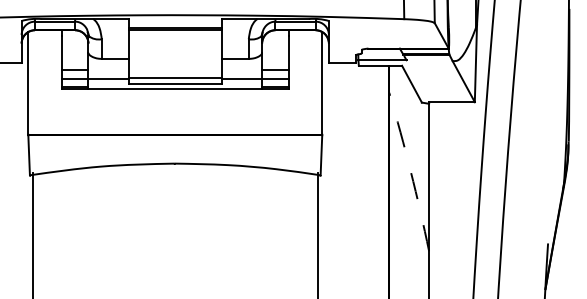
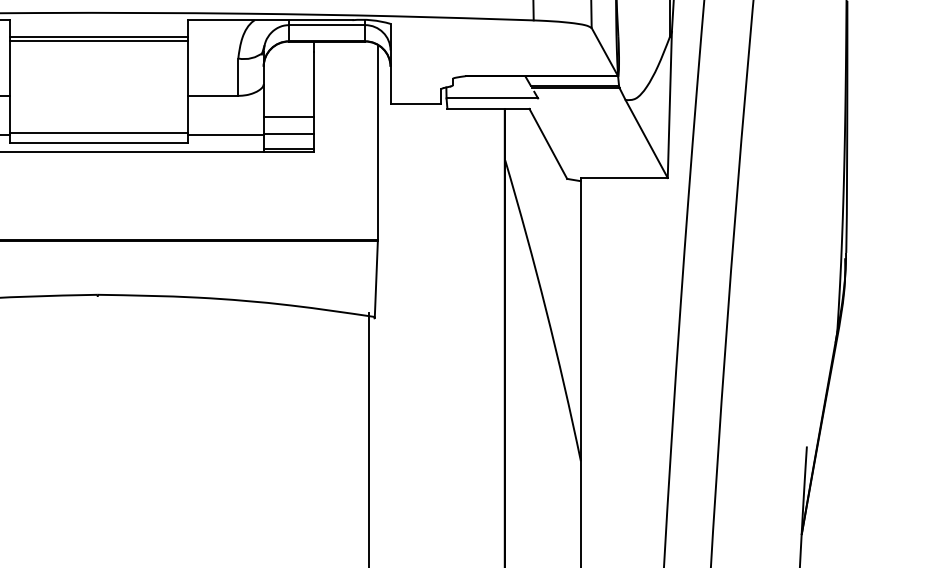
arc: (410, 171) -> (545, 309), dashed -> solid

